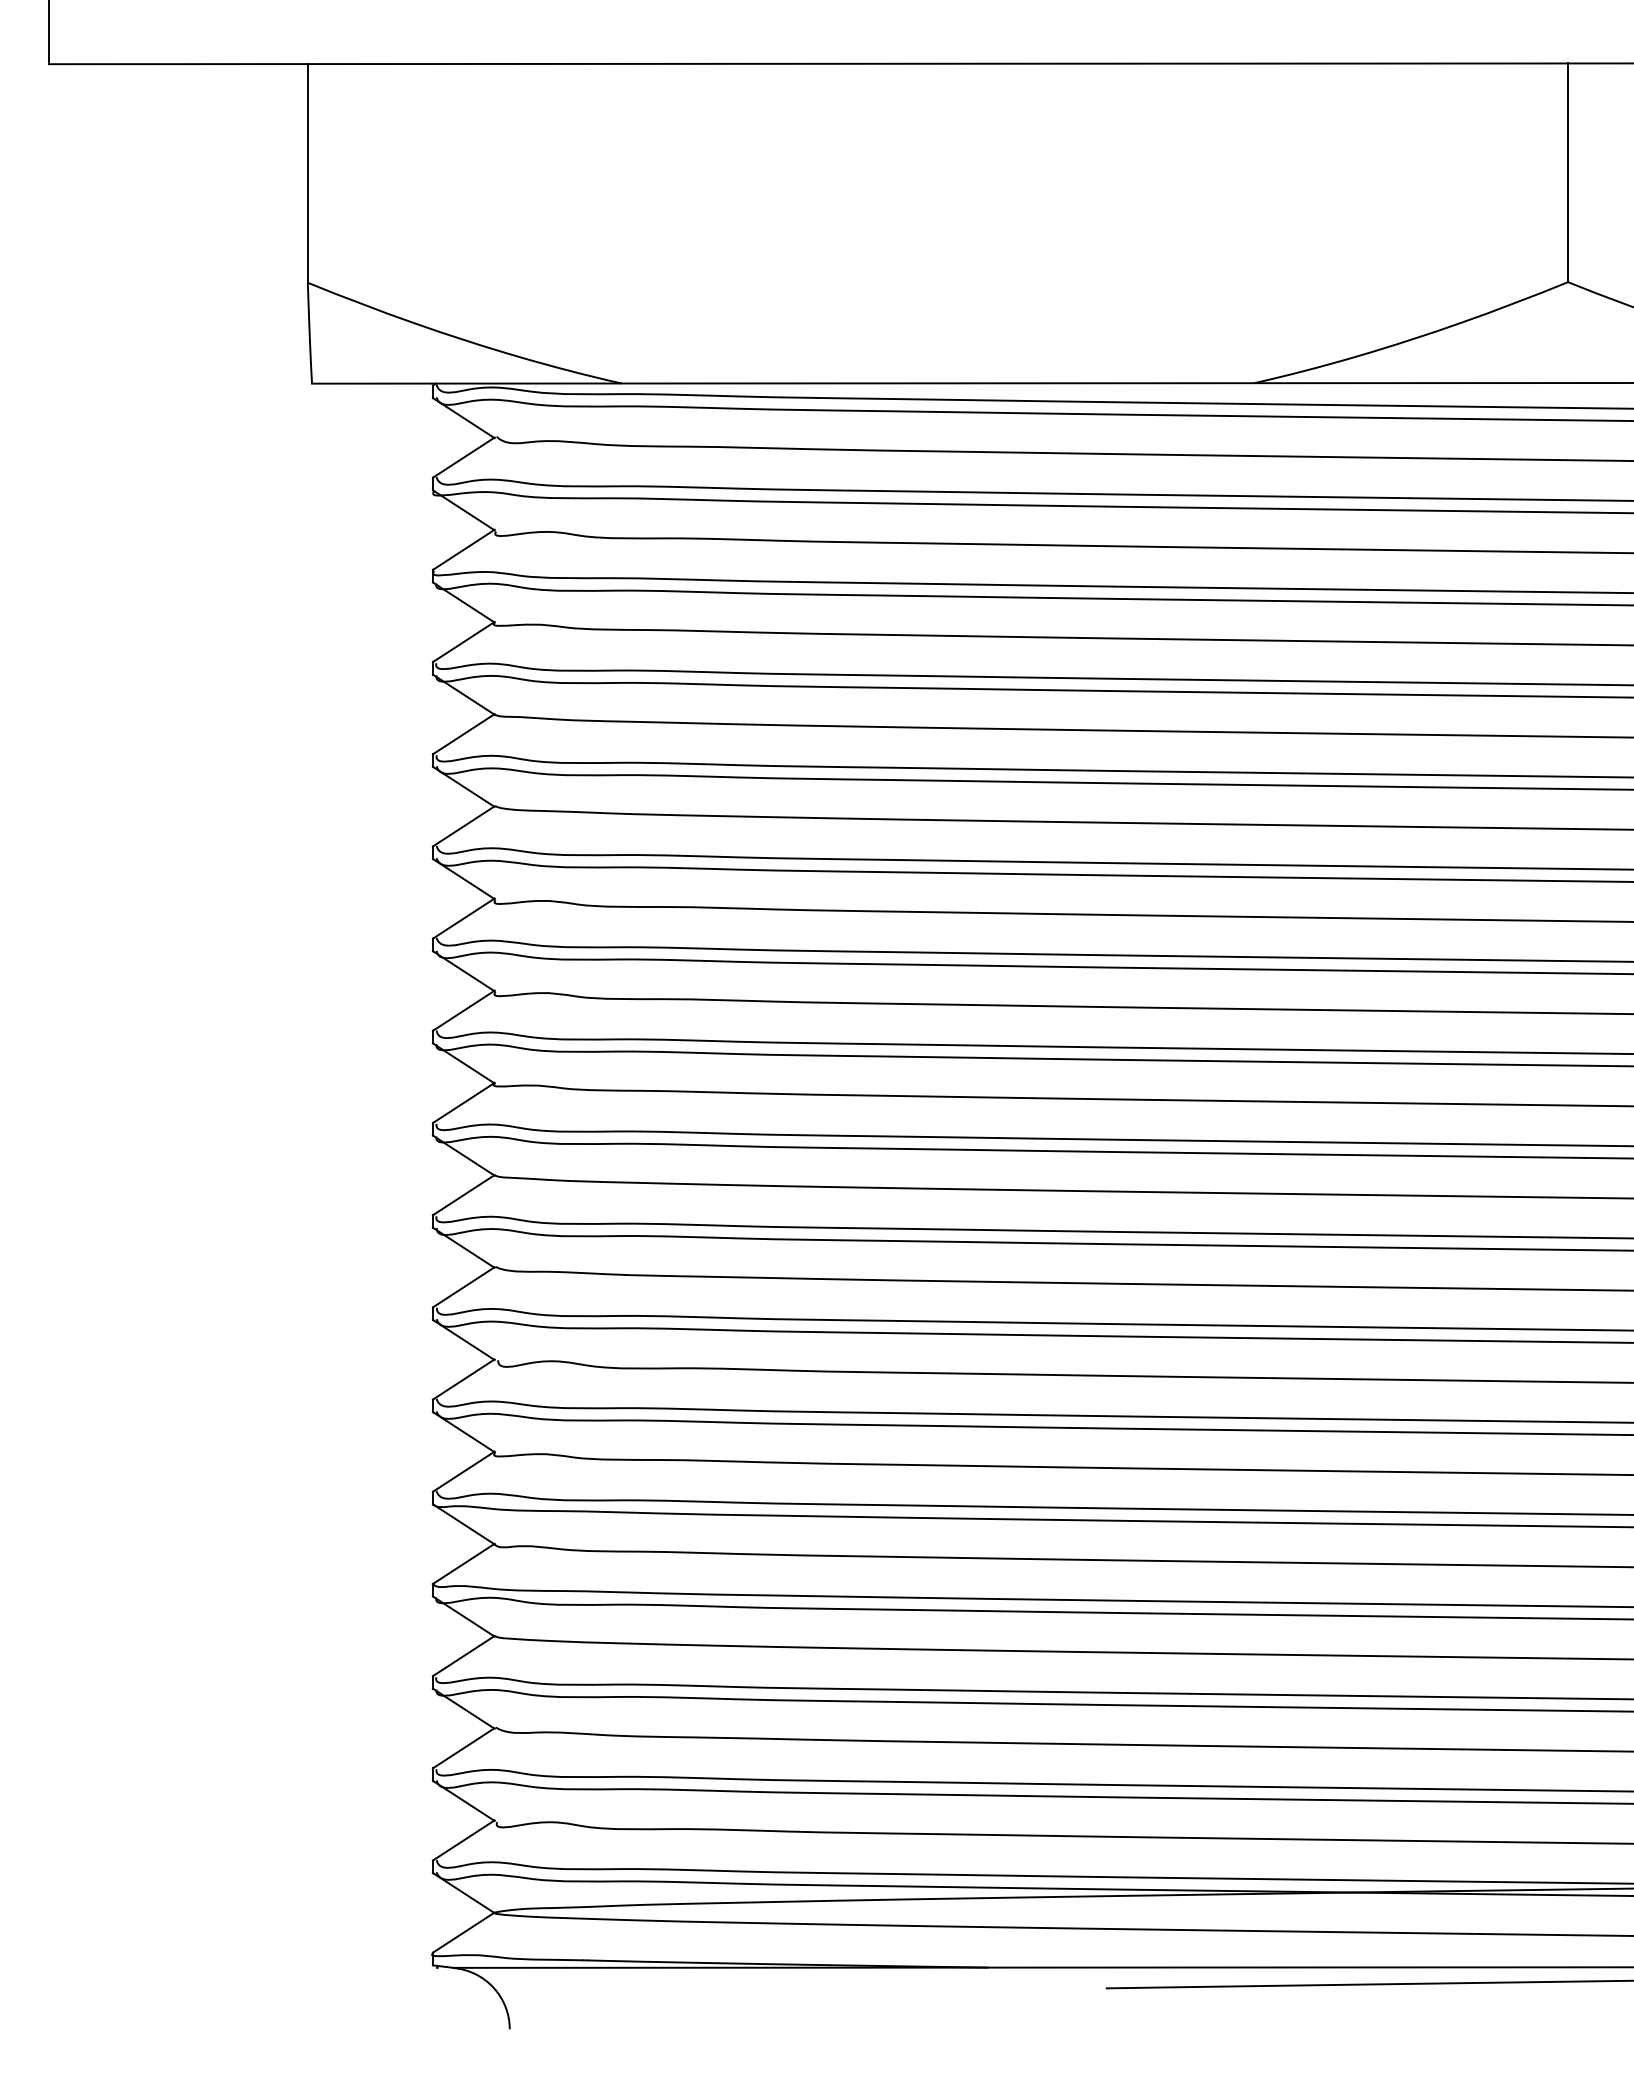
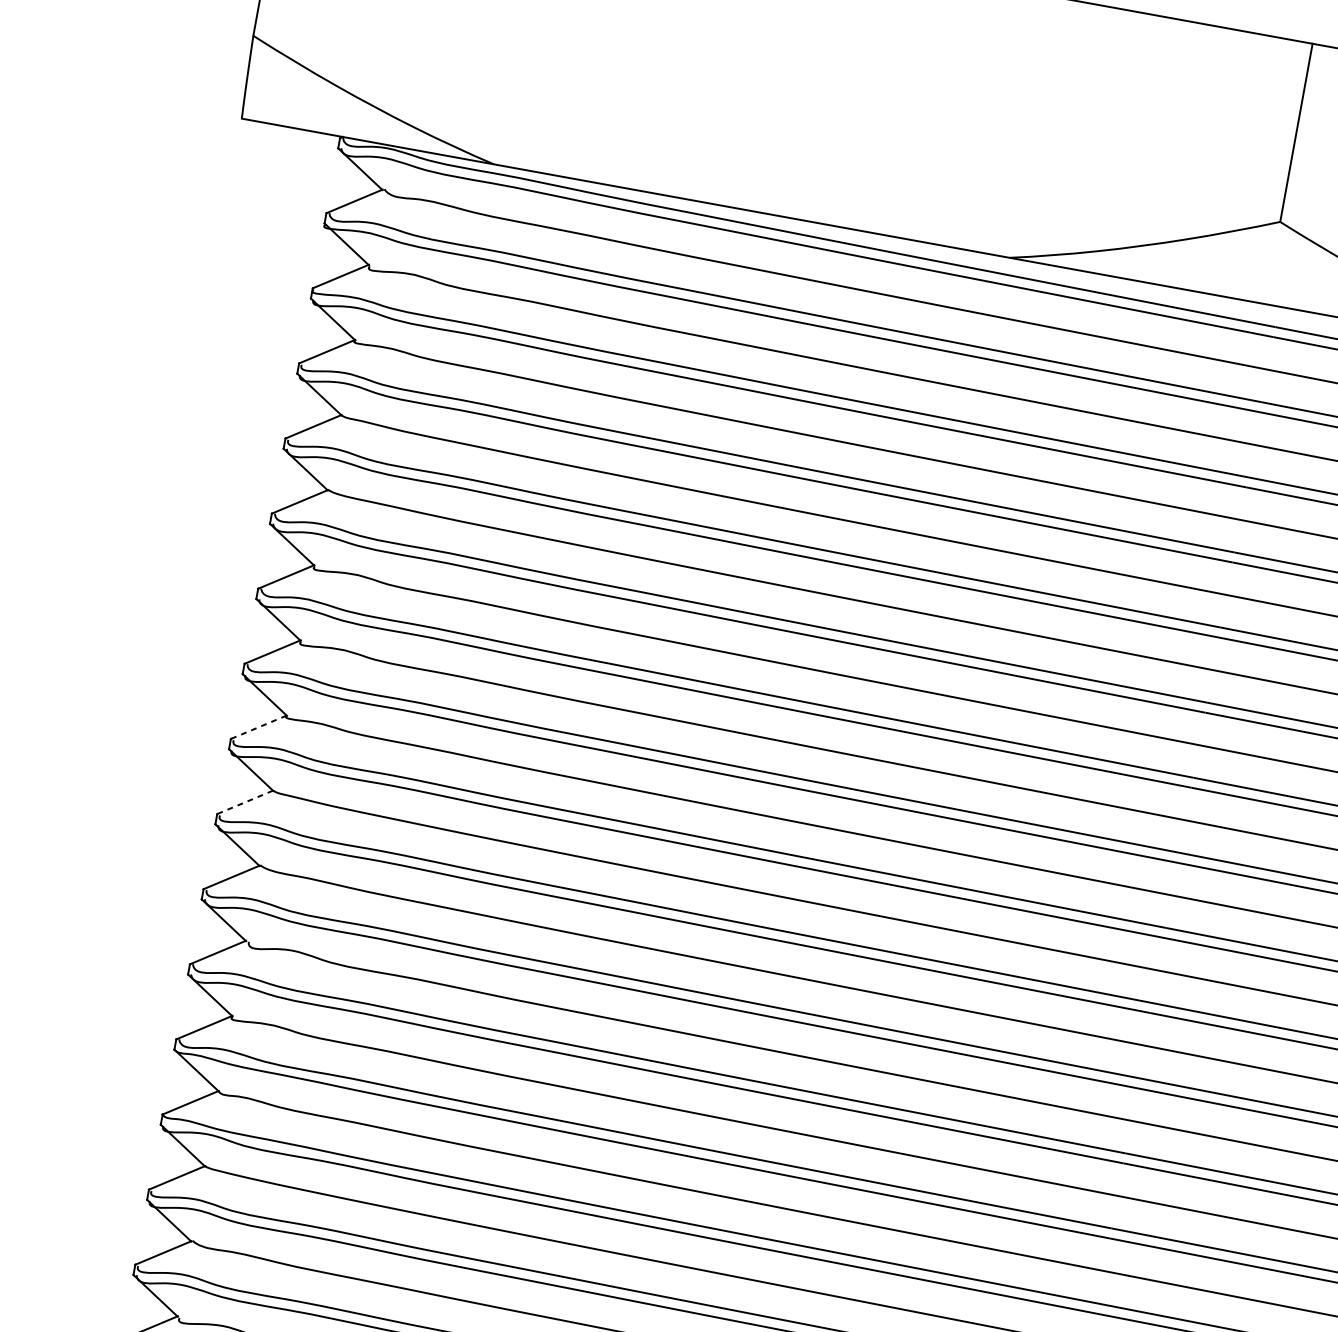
line: (463, 1102) -> (258, 726), solid -> dashed
line: (463, 1195) -> (245, 802), solid -> dashed

